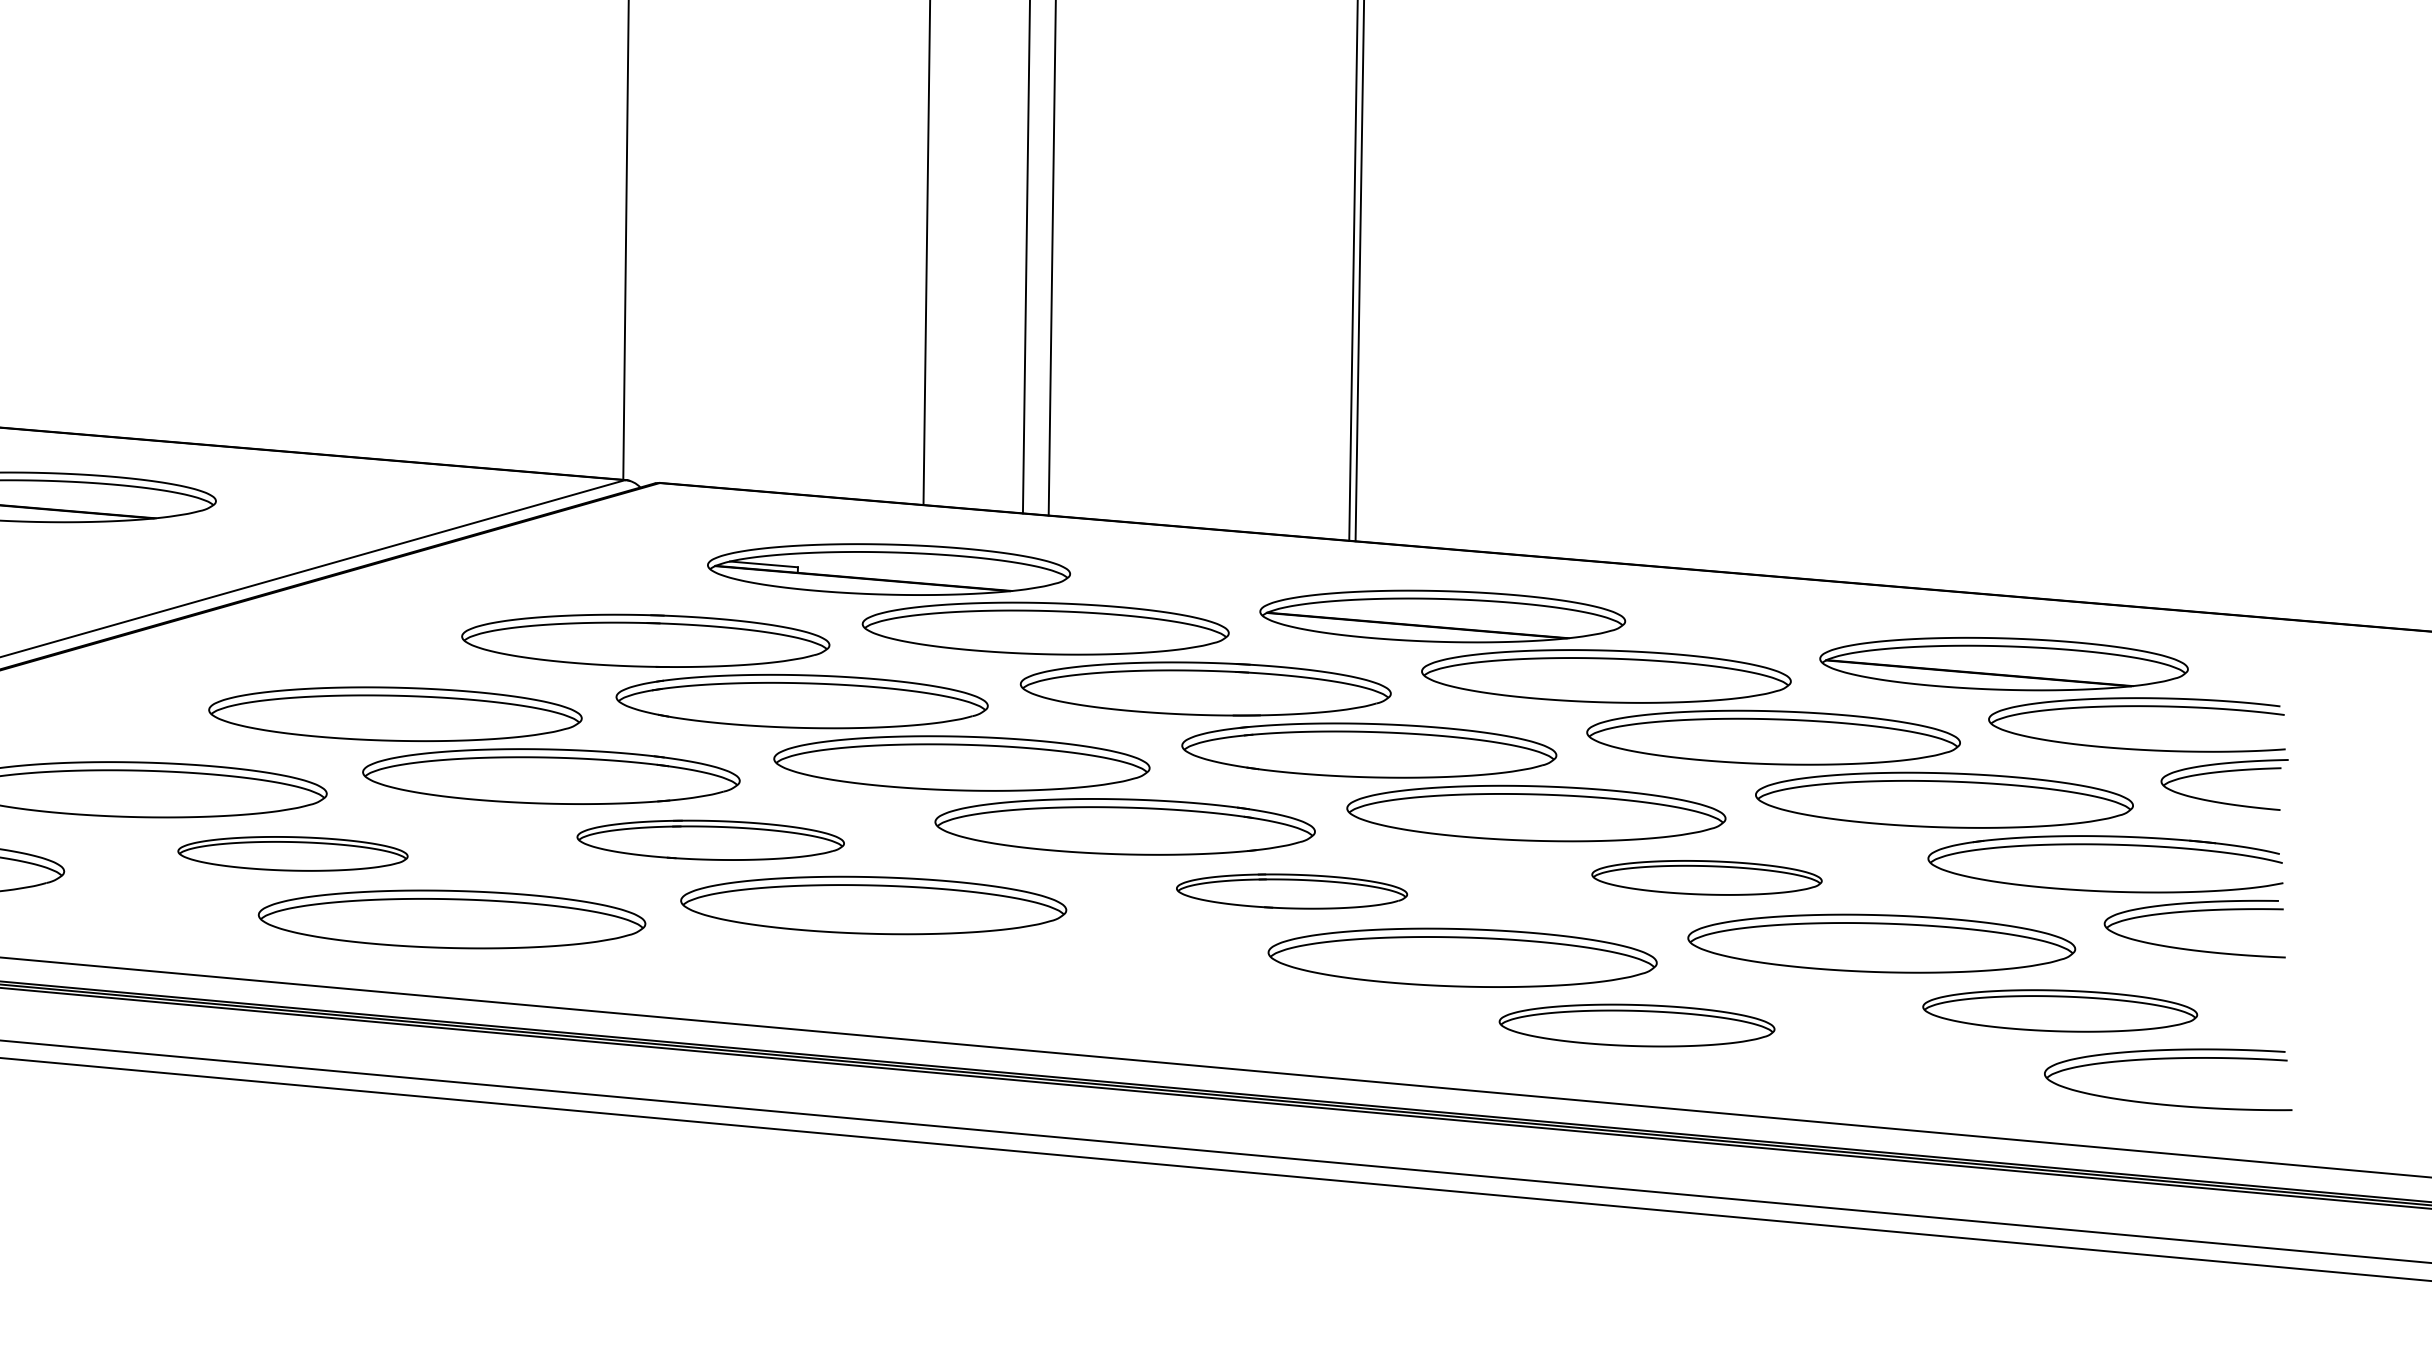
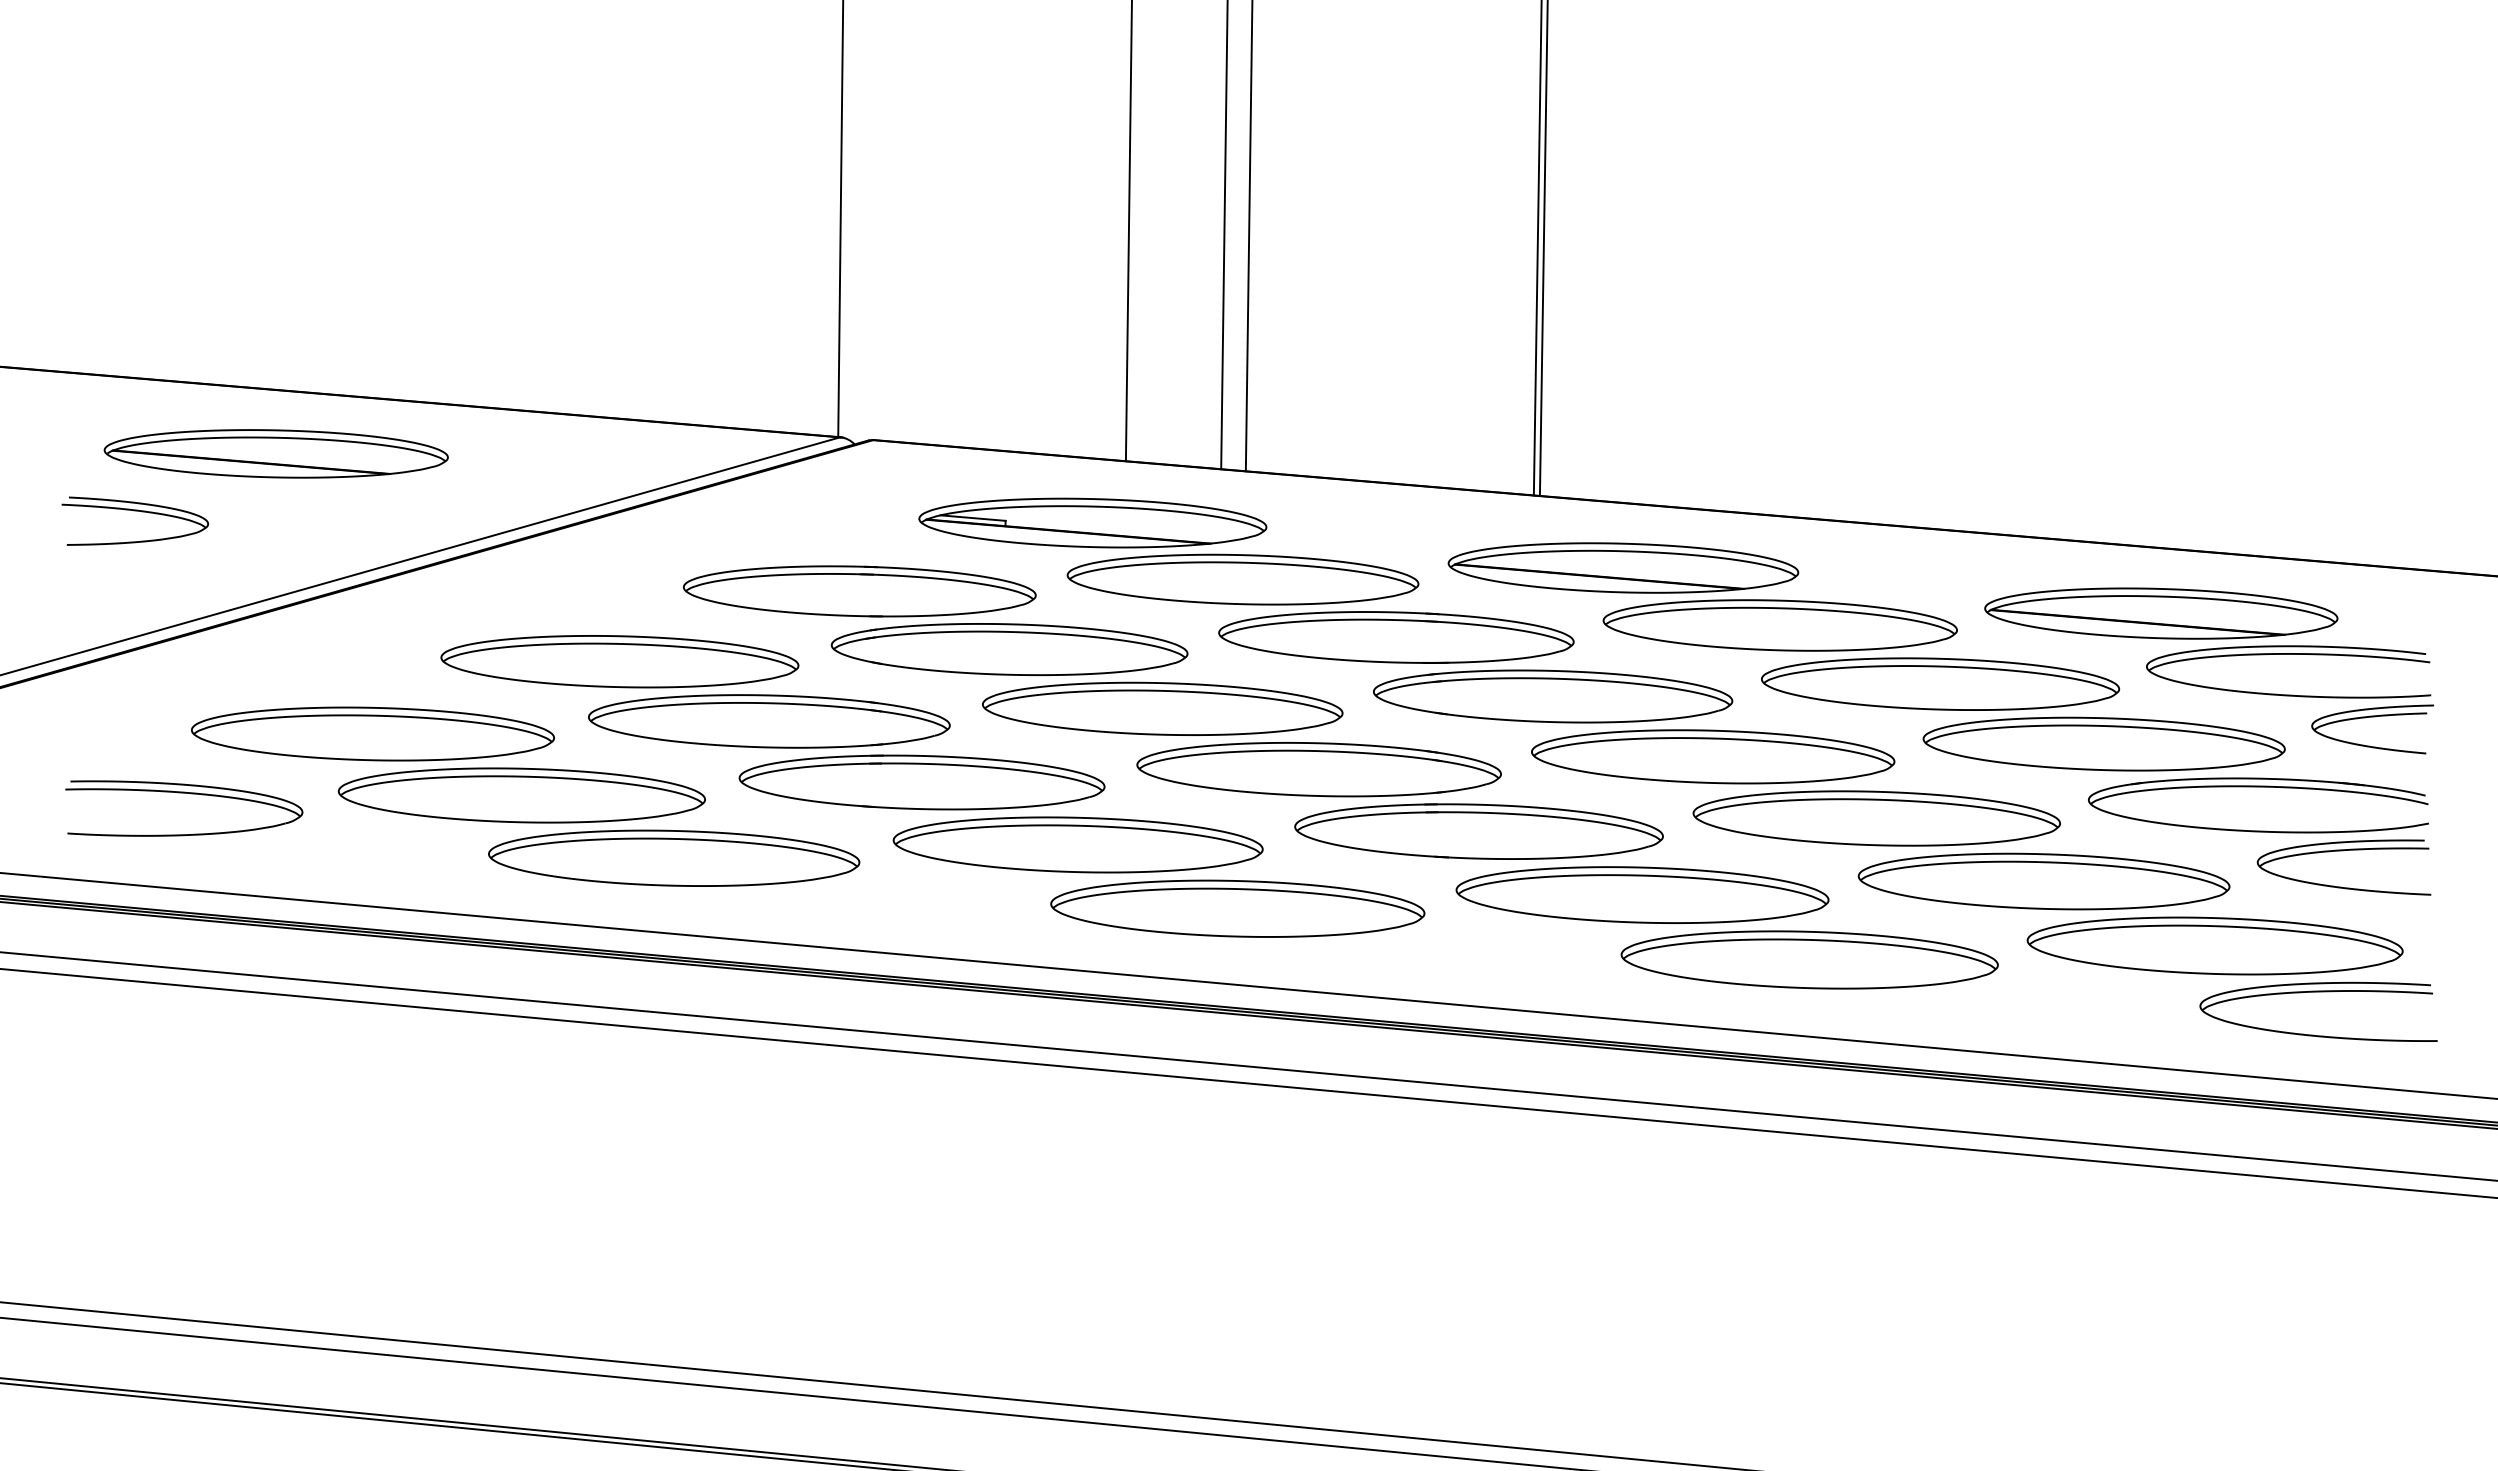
part: (710, 840) -> (921, 782), size x1.43
part: (292, 853) -> (521, 795), size x1.67
part: (1706, 877) -> (1876, 818), size x1.67
part: (1291, 891) -> (1478, 831), size x1.67
part: (1039, 971) -> (1237, 908), added
part: (2059, 1010) -> (2214, 945), size x1.43
part: (1636, 1025) -> (1809, 959), size x1.43

